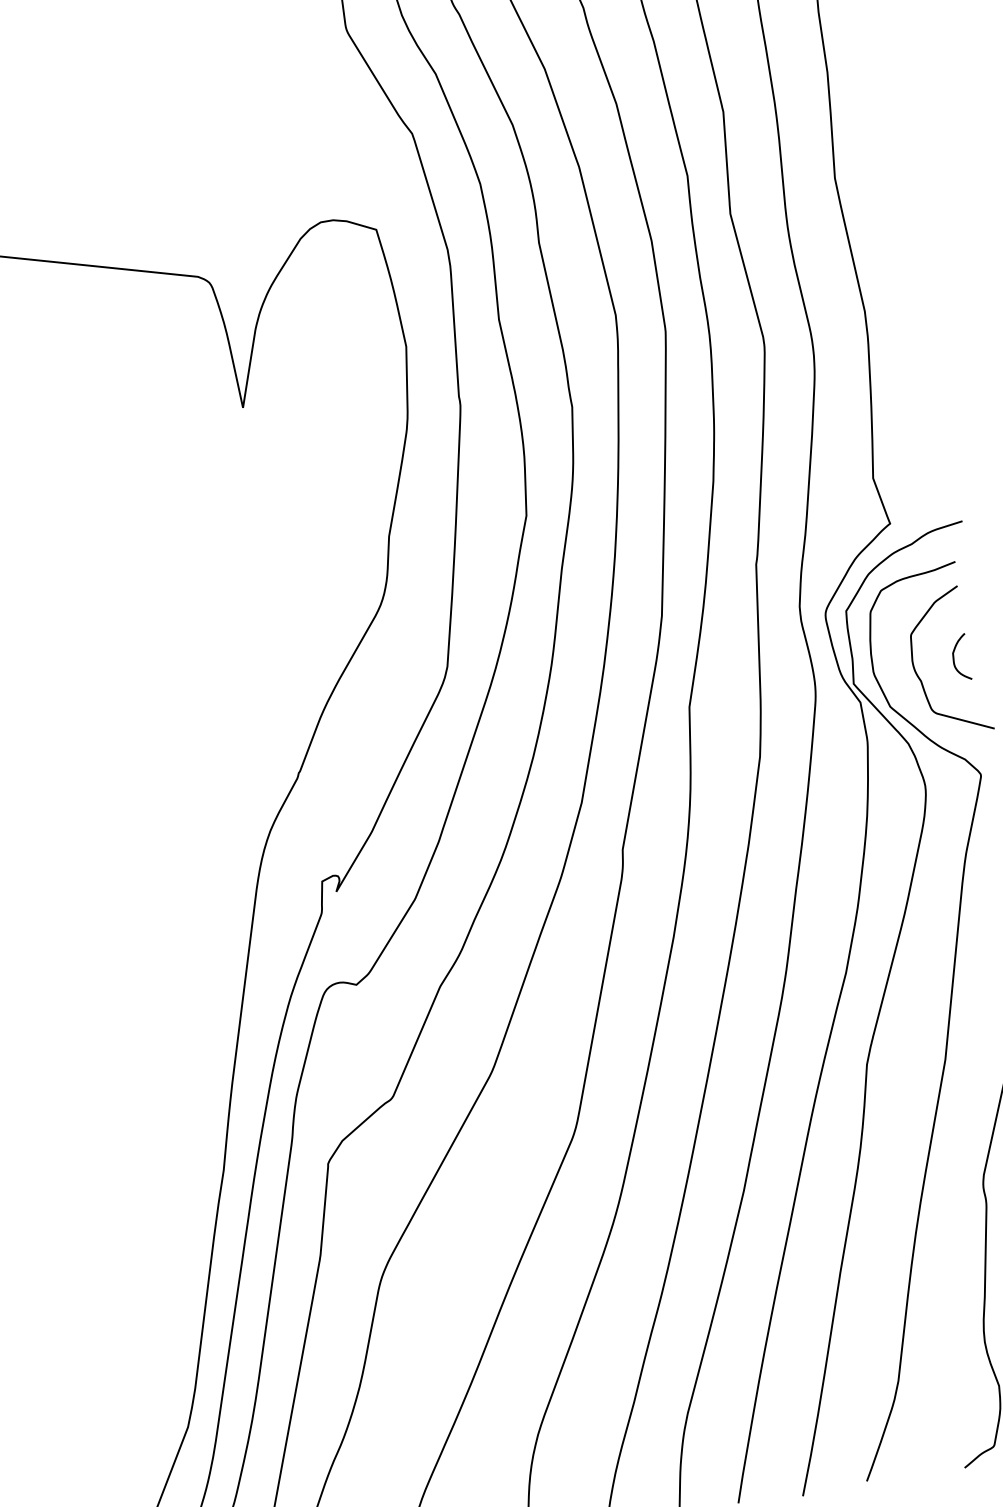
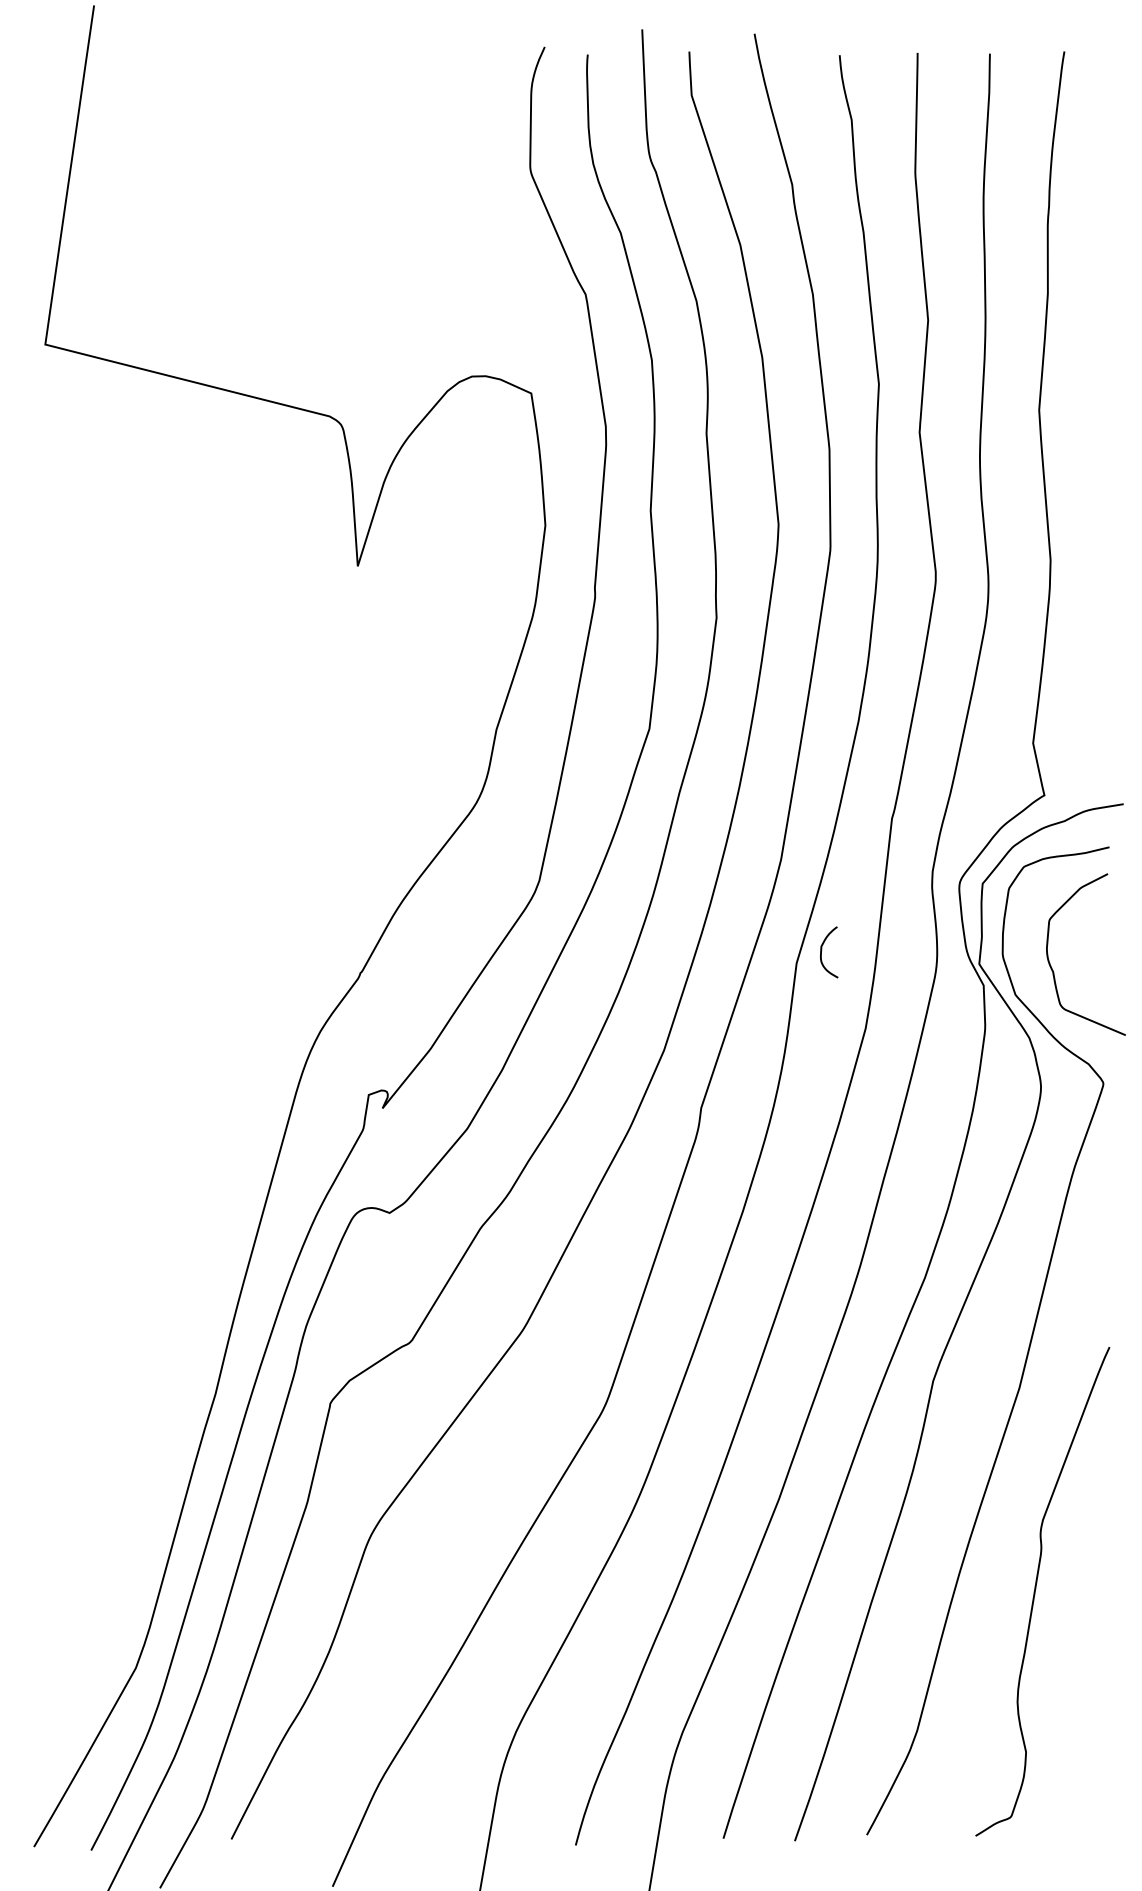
curve: (954, 656) -> (822, 950), moved

